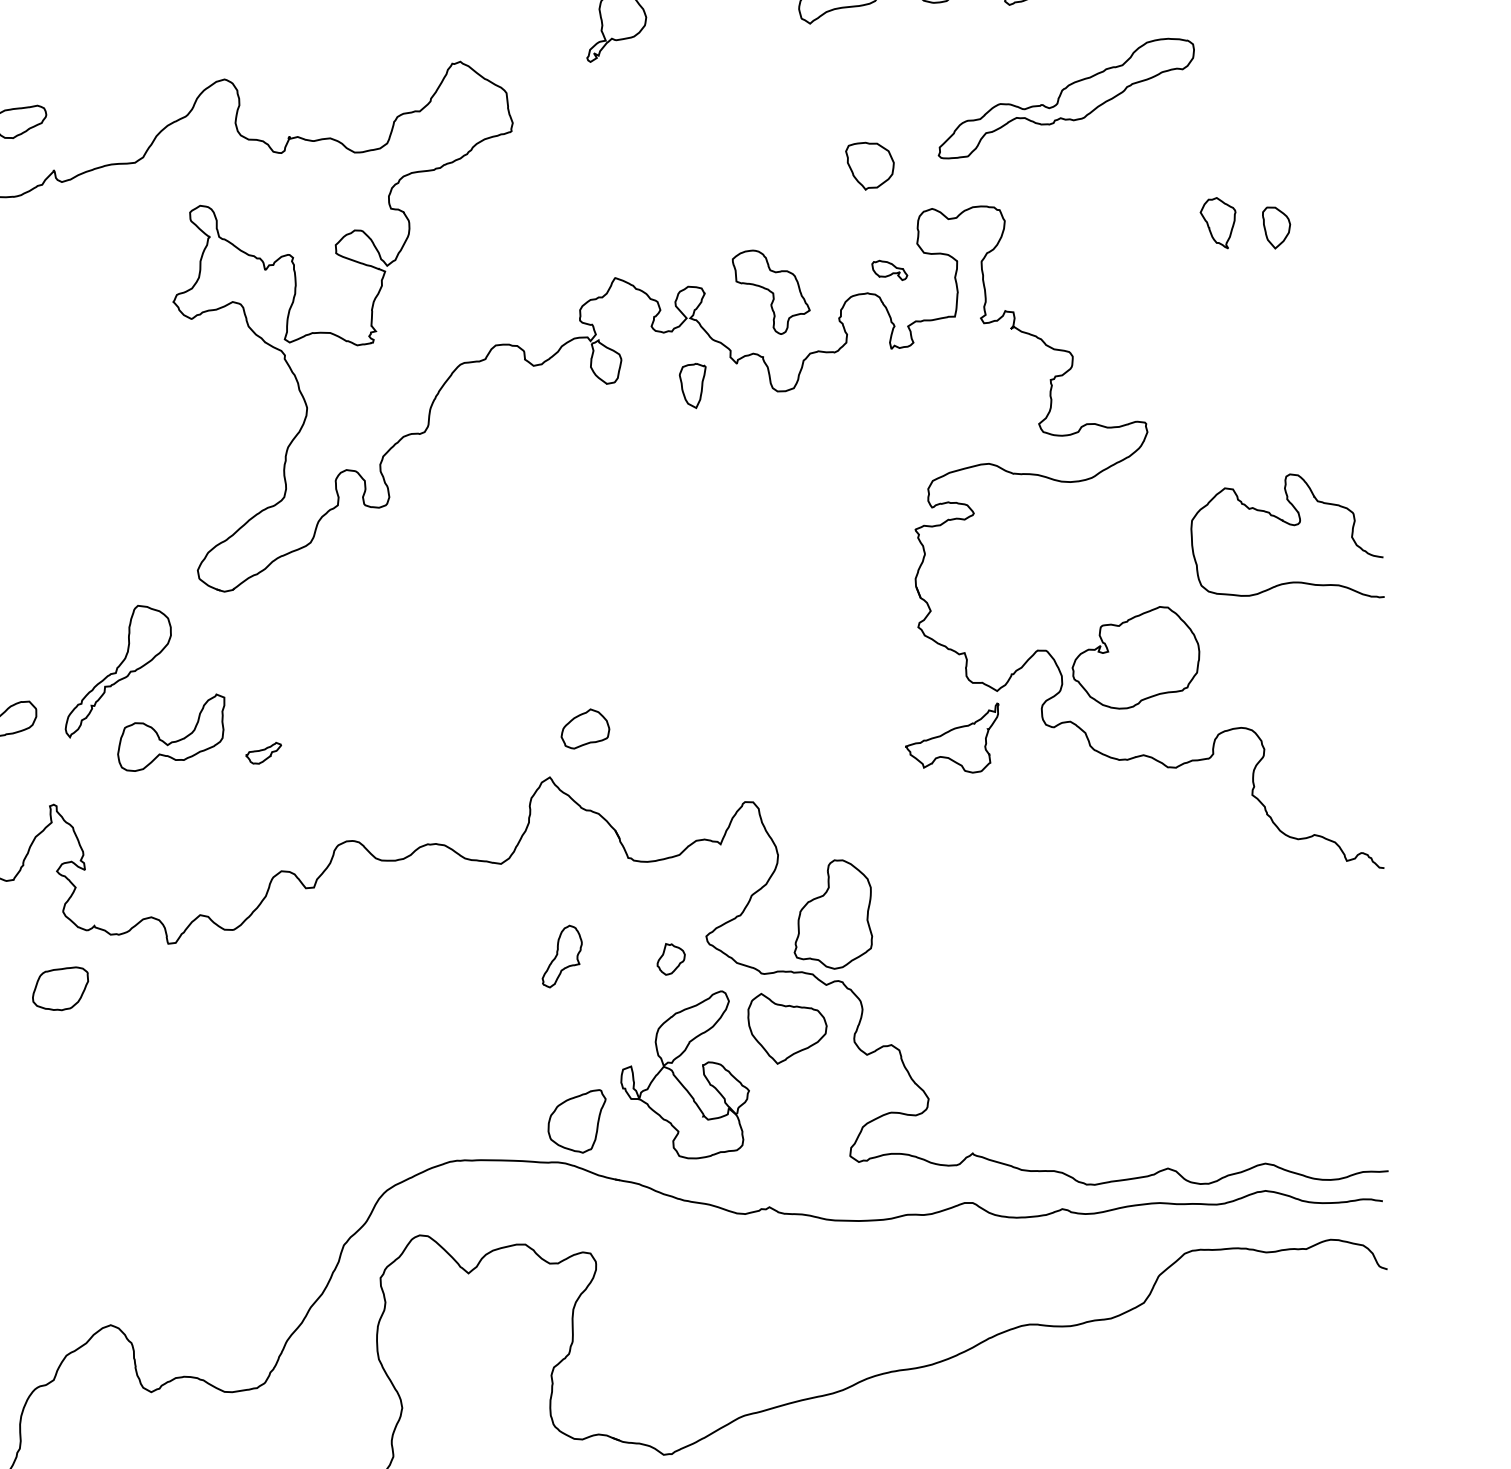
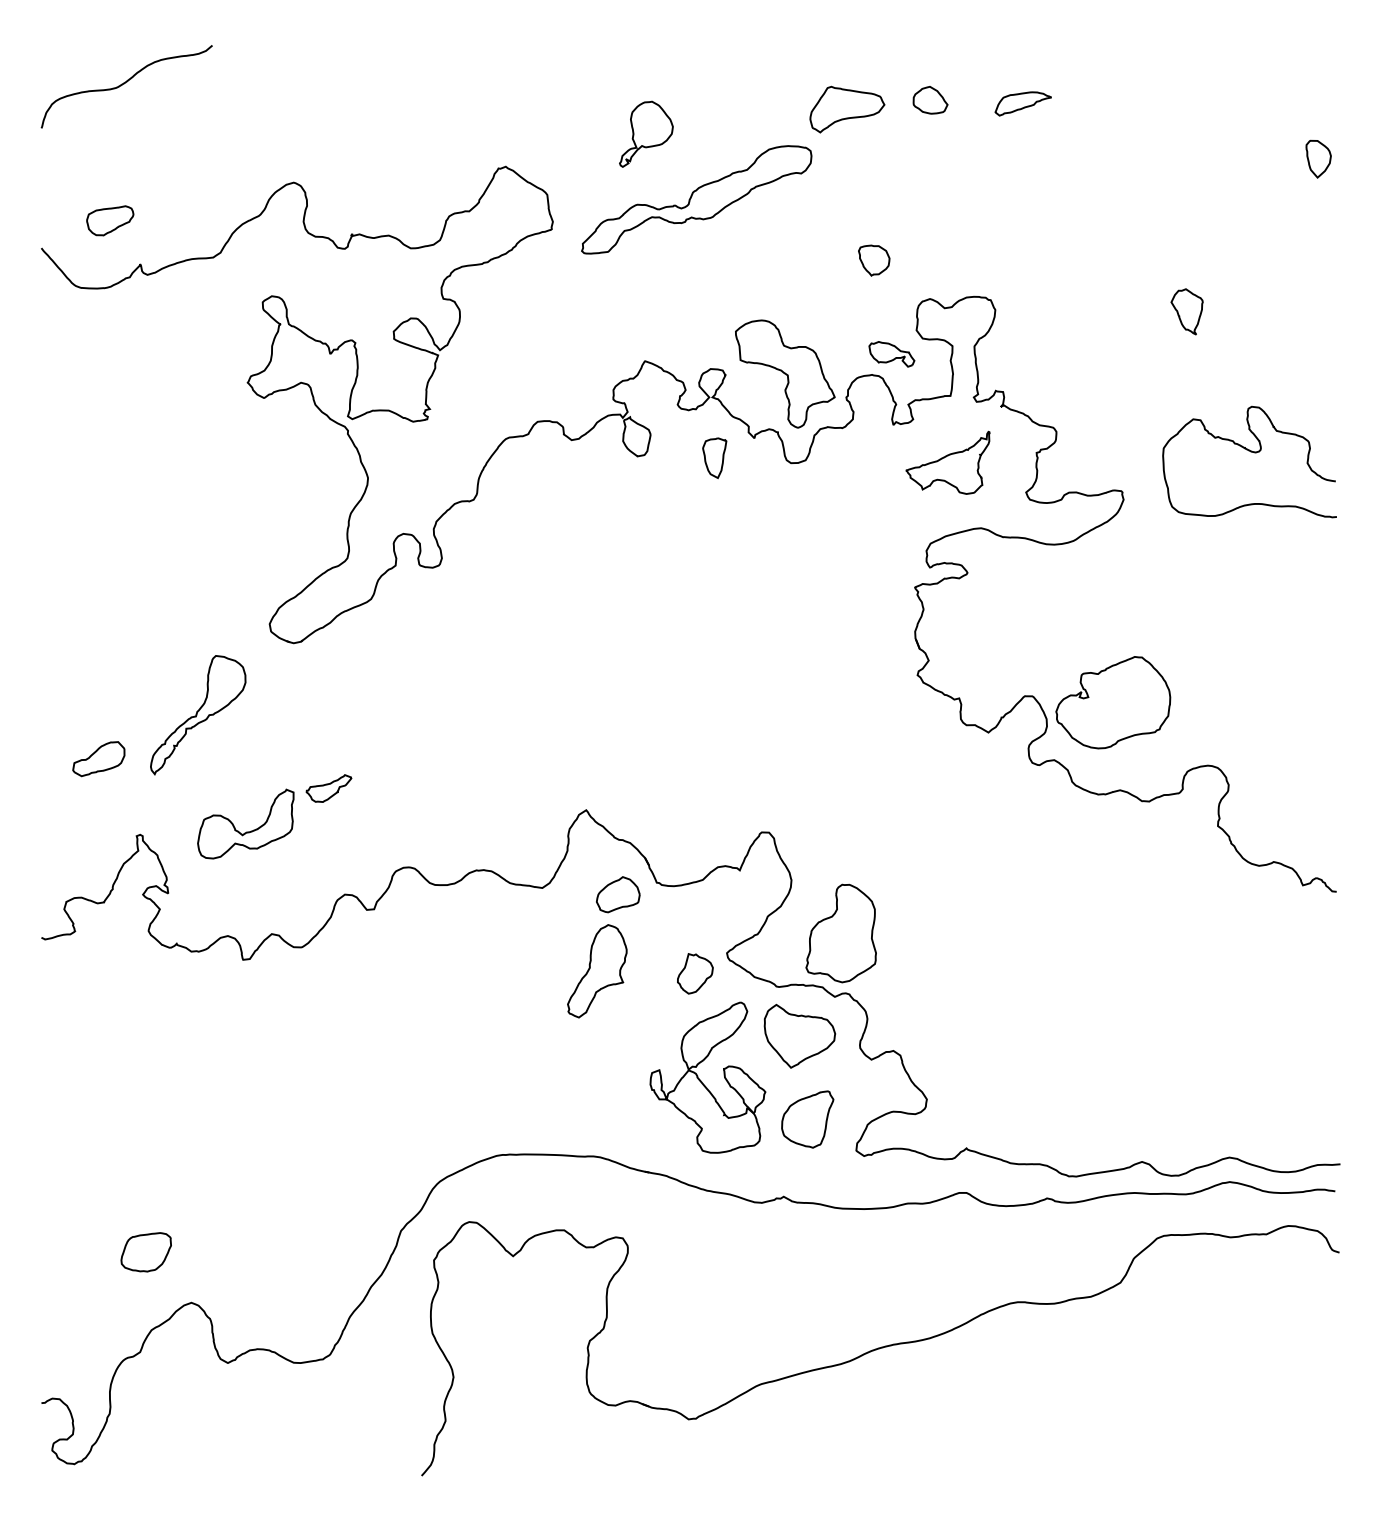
part: (1066, 98) -> (696, 199), moved
part: (870, 166) -> (874, 260), size x0.71
part: (1276, 227) -> (1318, 158), moved
part: (889, 270) -> (891, 354), size x1.43
part: (771, 291) -> (785, 373), size x1.43
curve: (1288, 525) -> (1250, 452), moved
part: (585, 728) -> (618, 894), moved
part: (951, 737) -> (947, 462), moved
part: (172, 741) -> (246, 831), moved
part: (263, 753) -> (328, 788), size x1.43
part: (562, 956) -> (597, 971), size x1.67
part: (671, 958) -> (695, 973), size x1.43
part: (59, 989) -> (145, 1252), moved
part: (576, 1121) -> (807, 1119), moved

